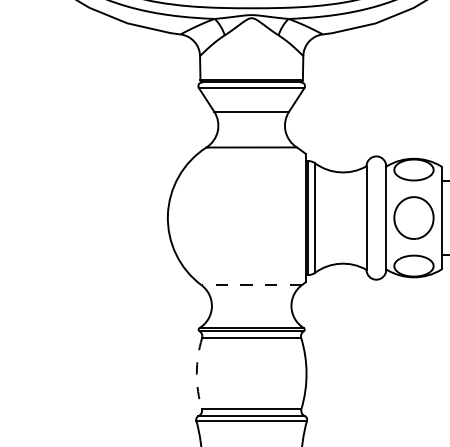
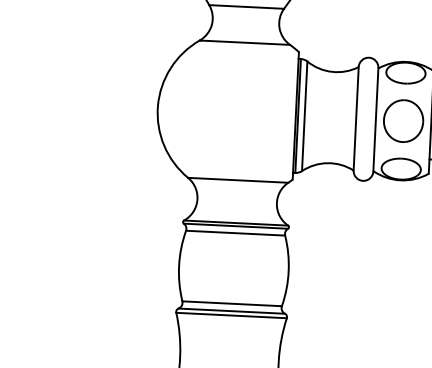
line: (251, 285) -> (238, 180), dashed -> solid
arc: (196, 373) -> (178, 265), dashed -> solid

